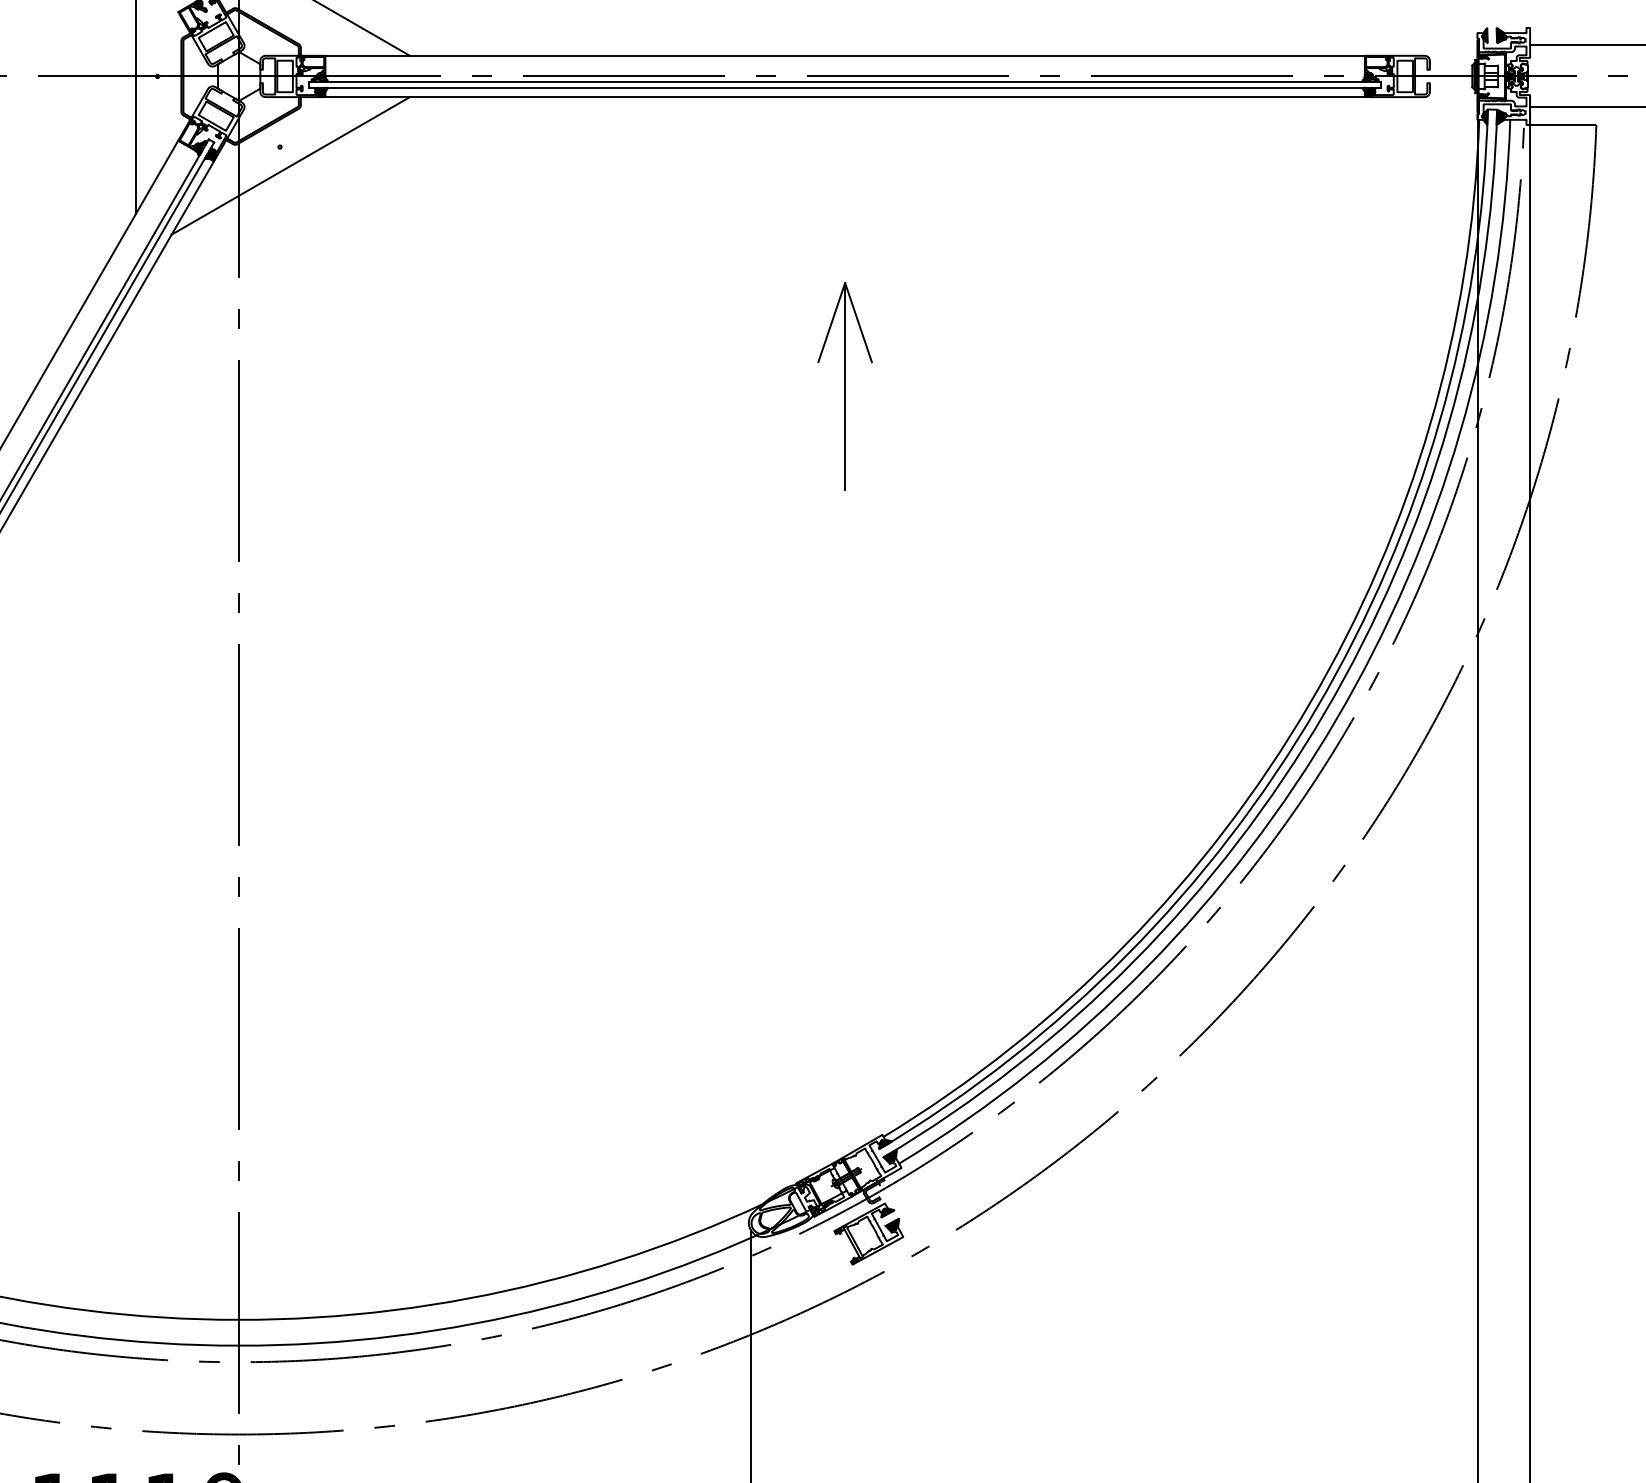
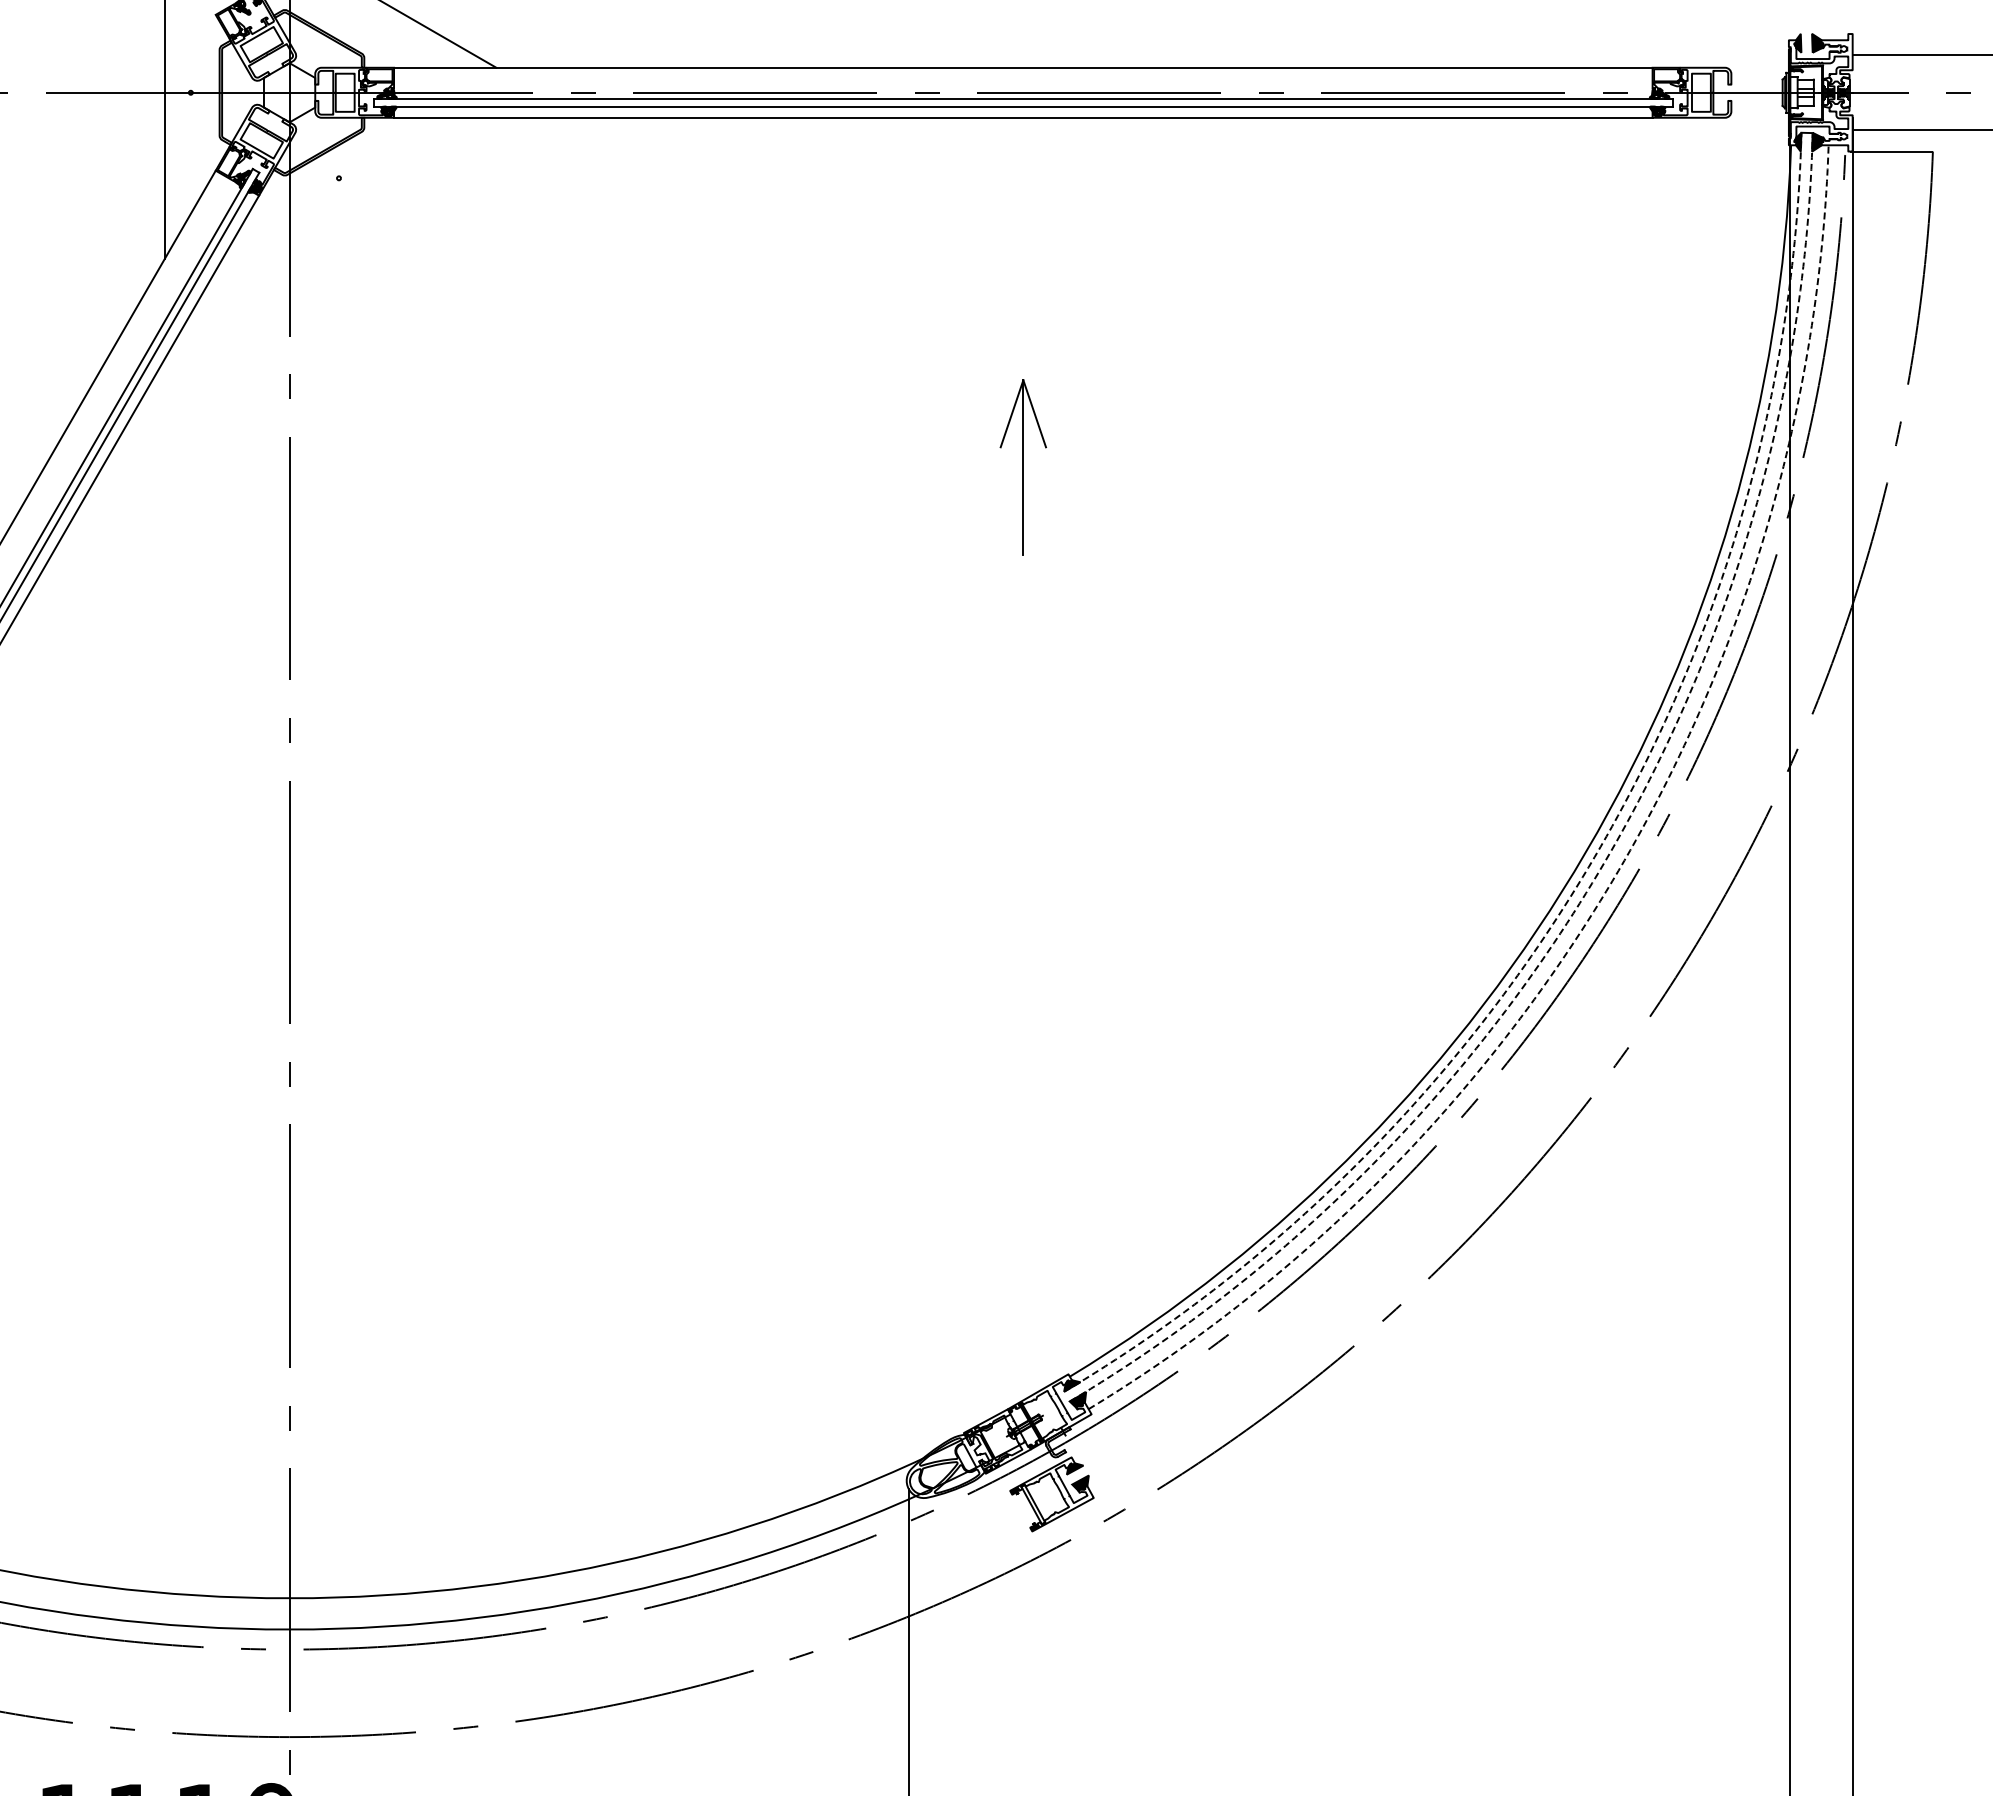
line: (290, 165) -> (351, 200), removed
part: (845, 385) -> (1023, 467), size x0.7
arc: (1316, 708) -> (1594, 857), solid -> dashed
arc: (1325, 712) -> (1604, 862), solid -> dashed
arc: (1336, 718) -> (1618, 870), solid -> dashed

